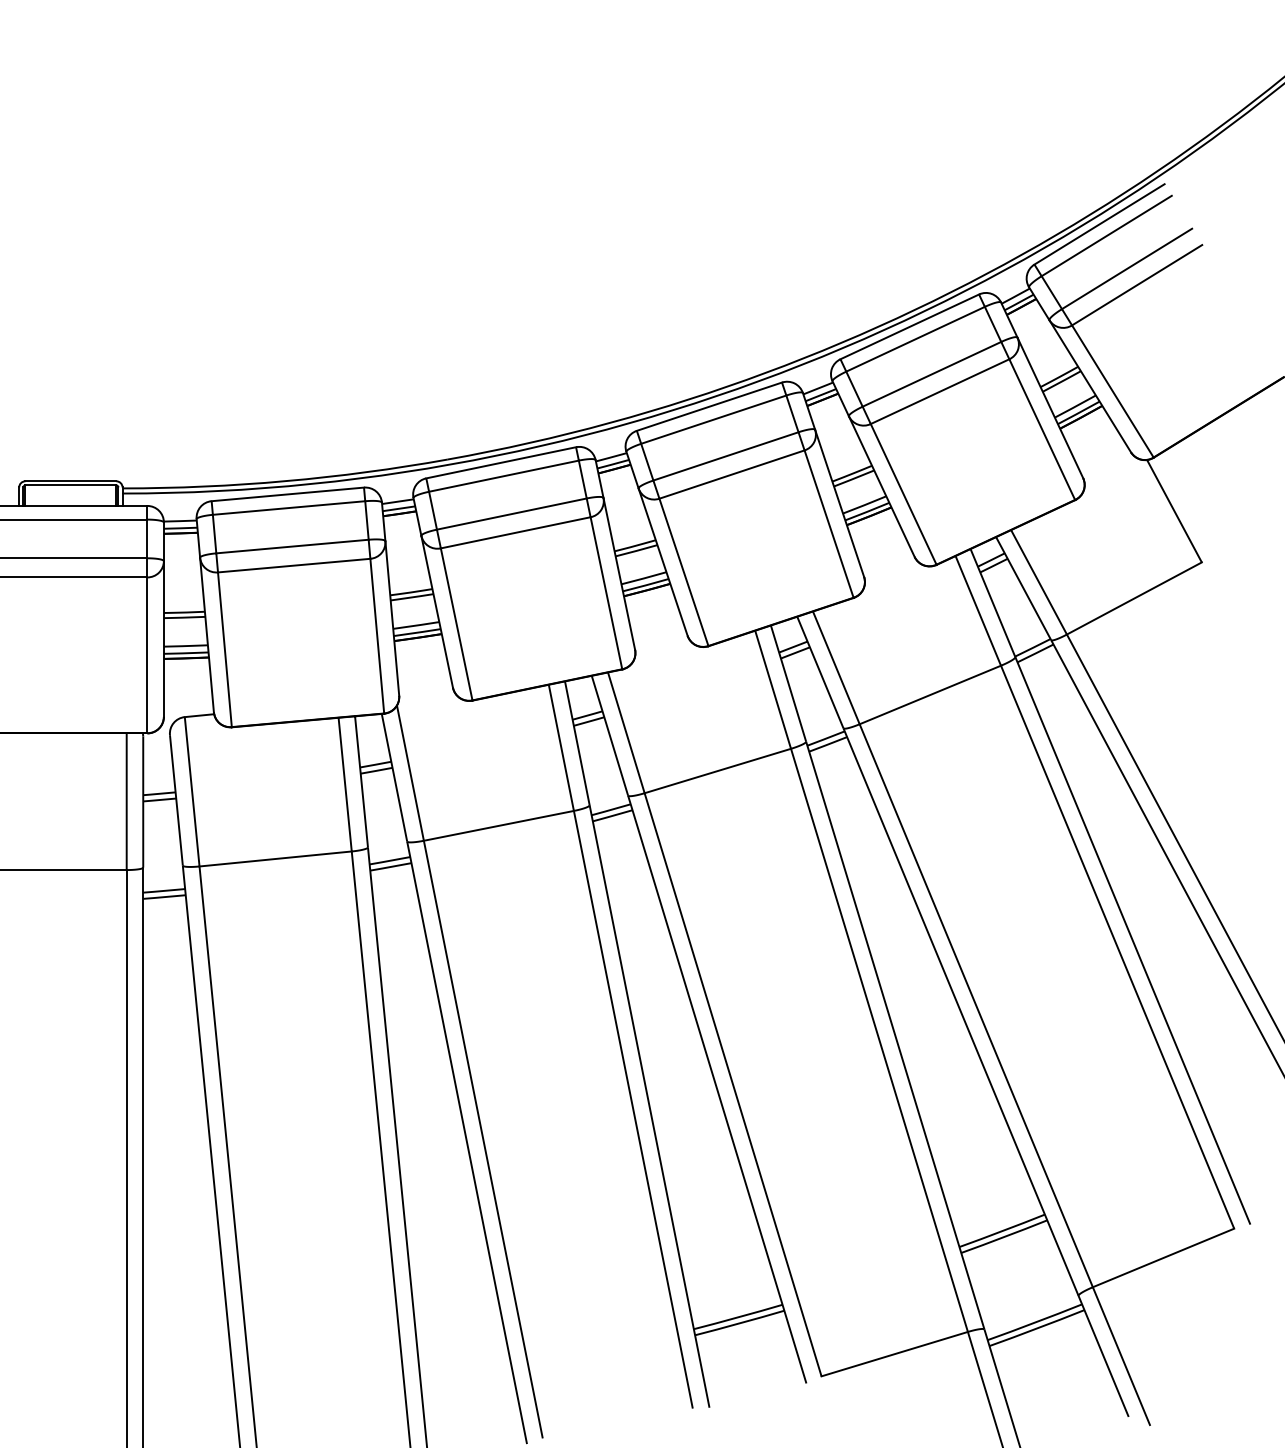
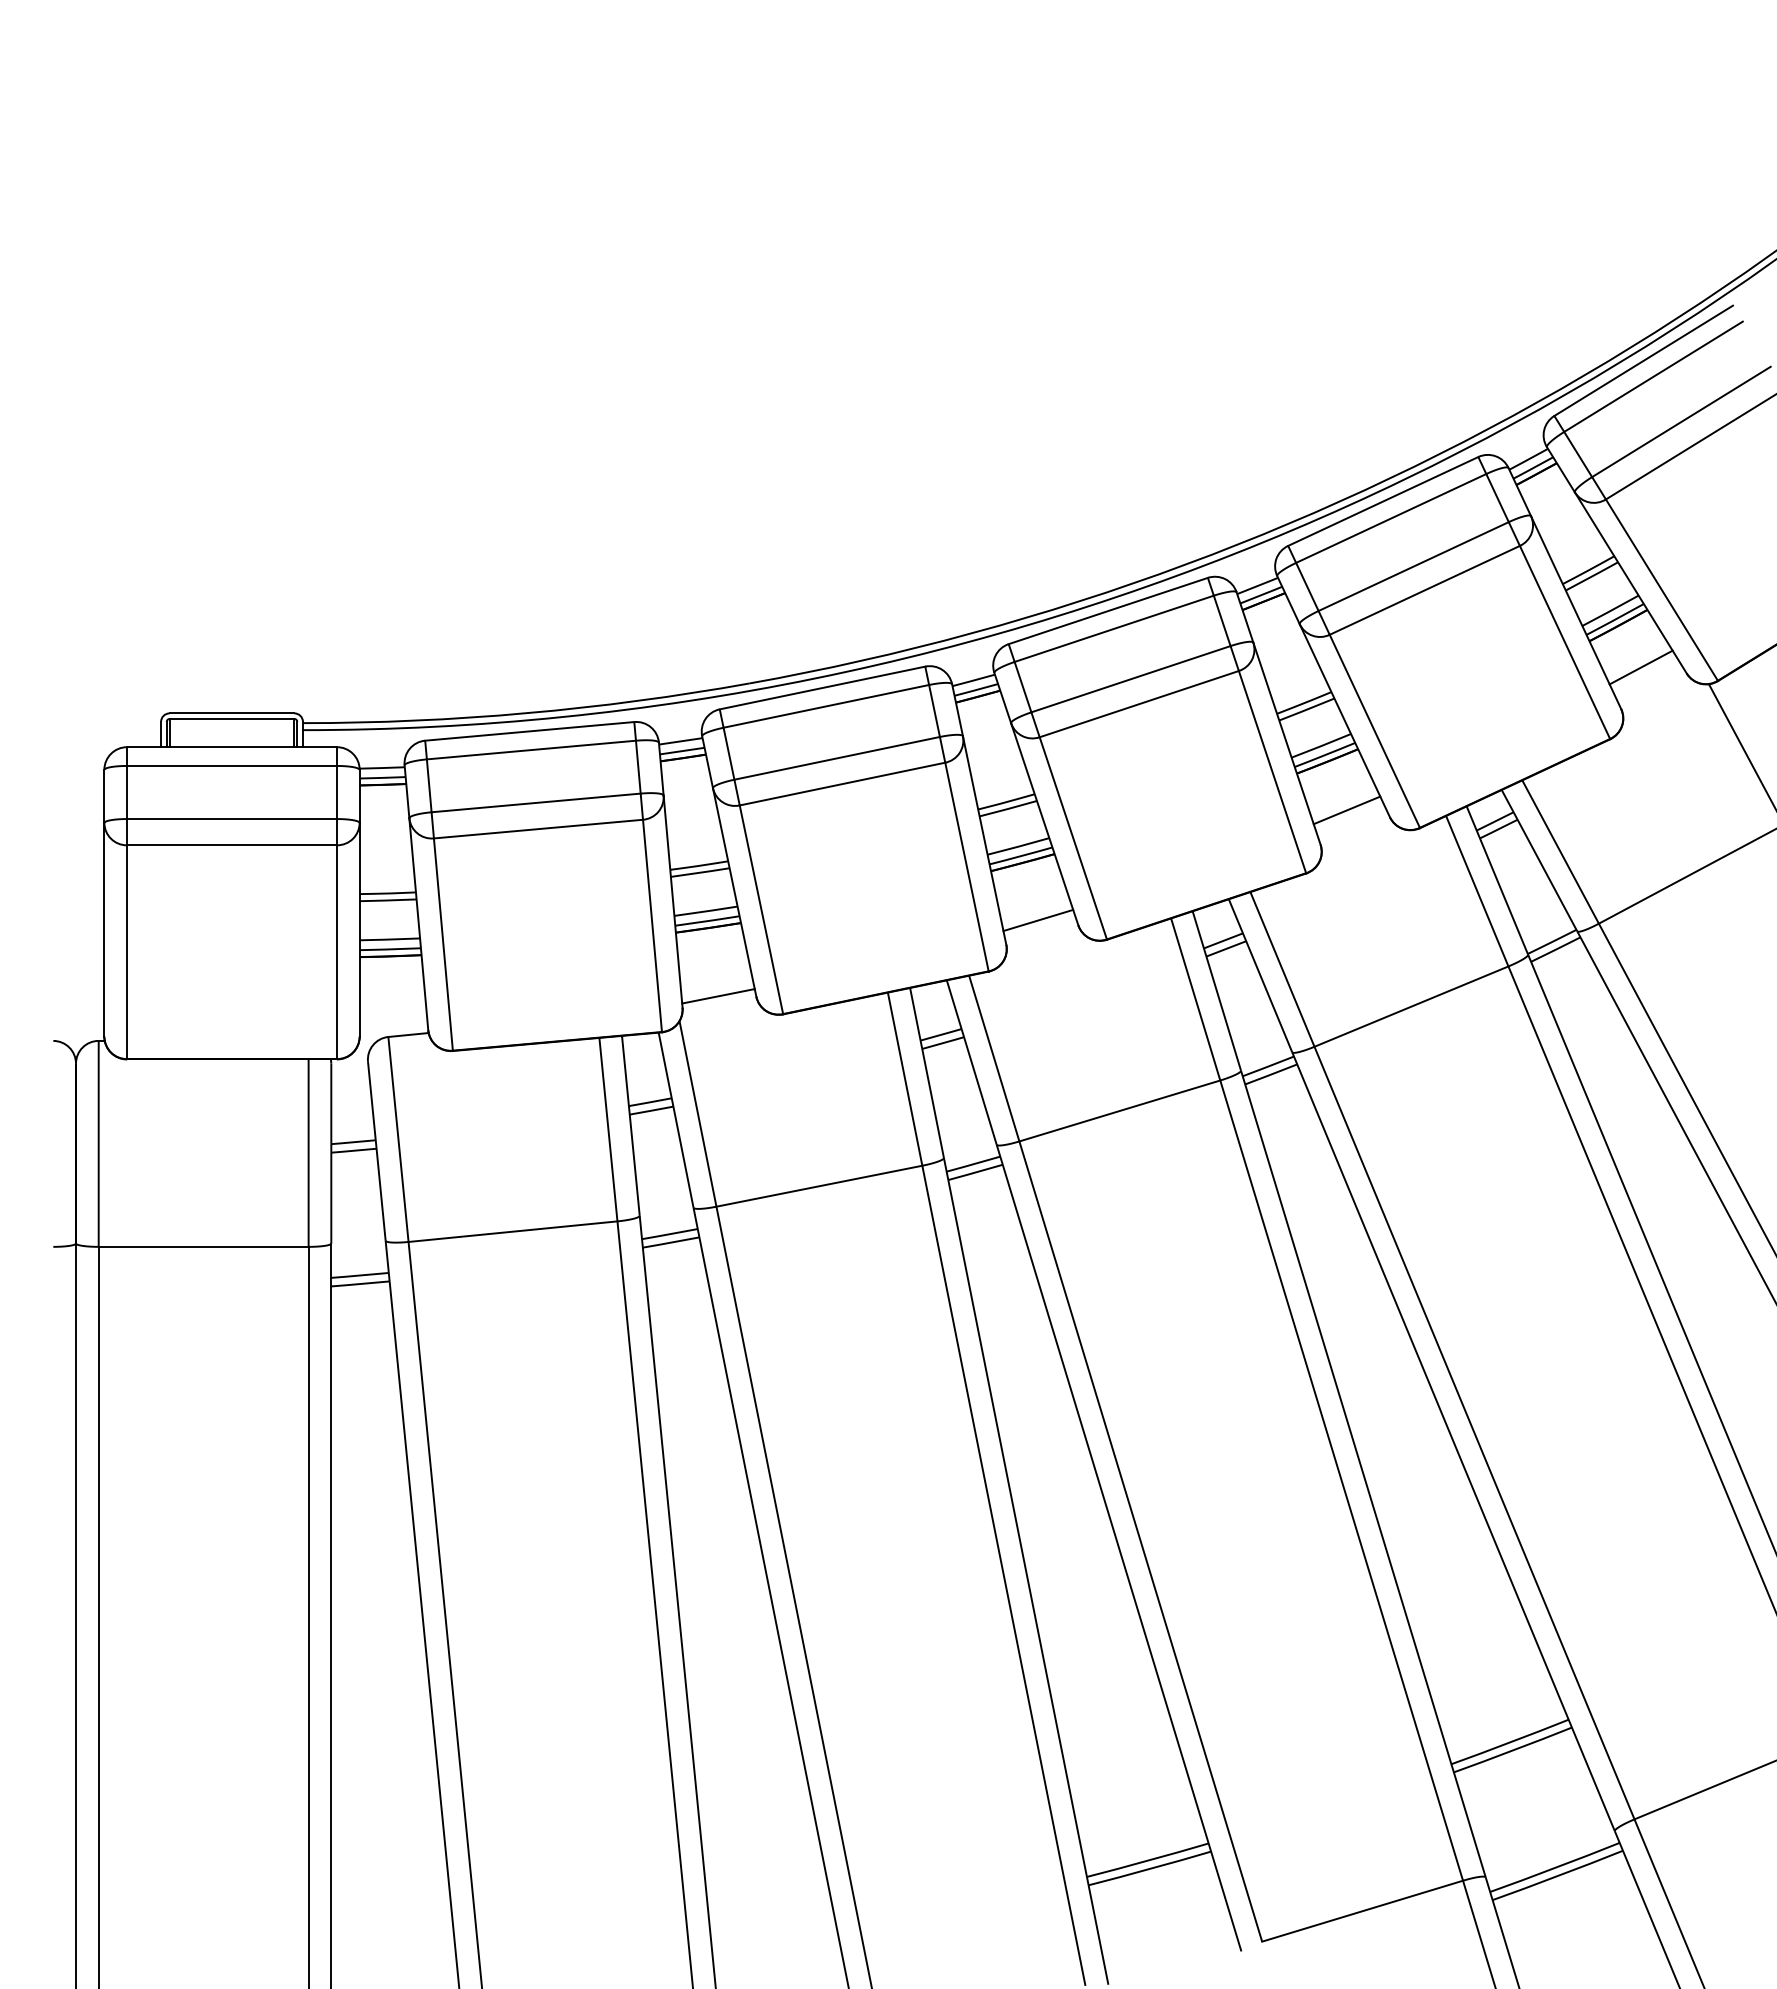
line: (1097, 447) -> (1640, 667), added
line: (883, 552) -> (1346, 810), added
line: (658, 632) -> (1038, 920), added
line: (425, 687) -> (718, 996), added

